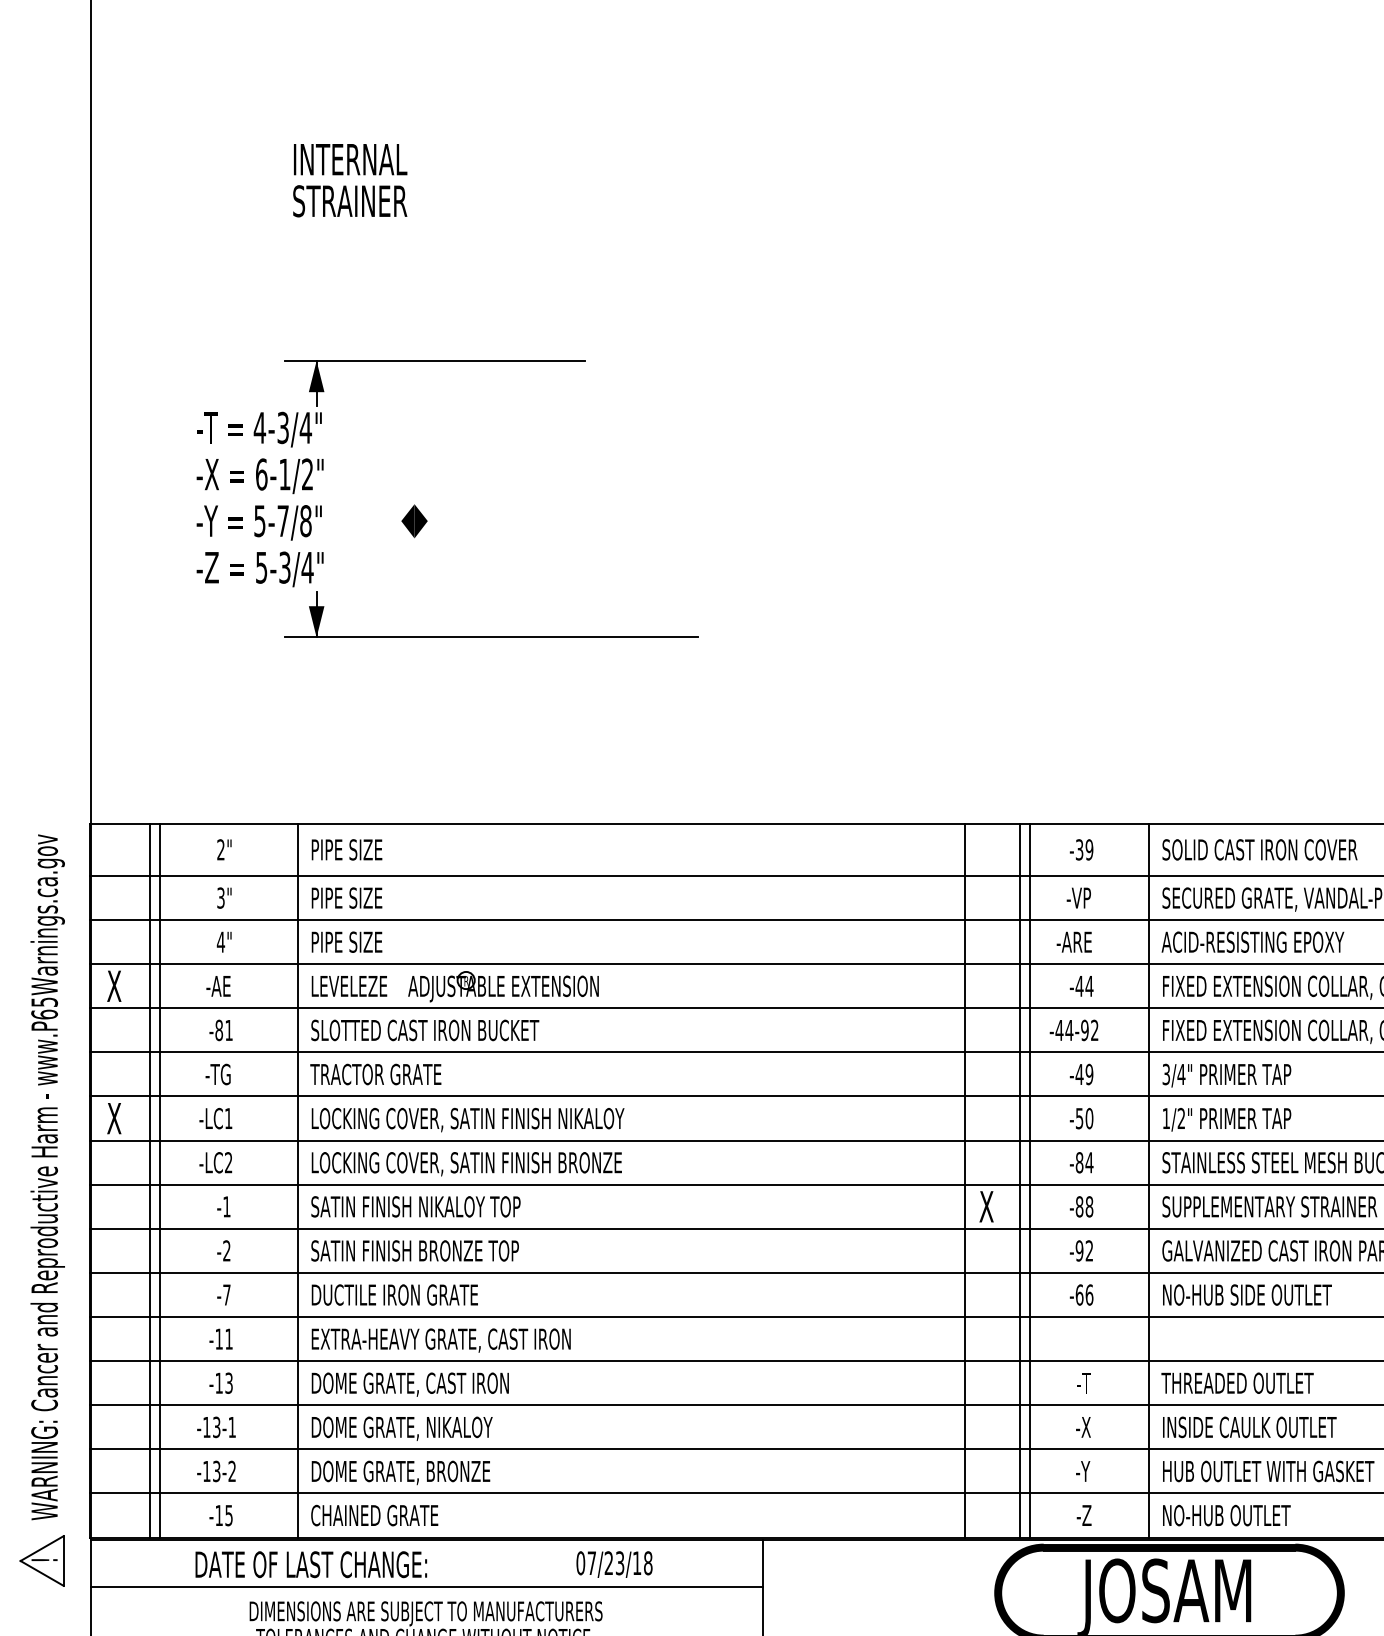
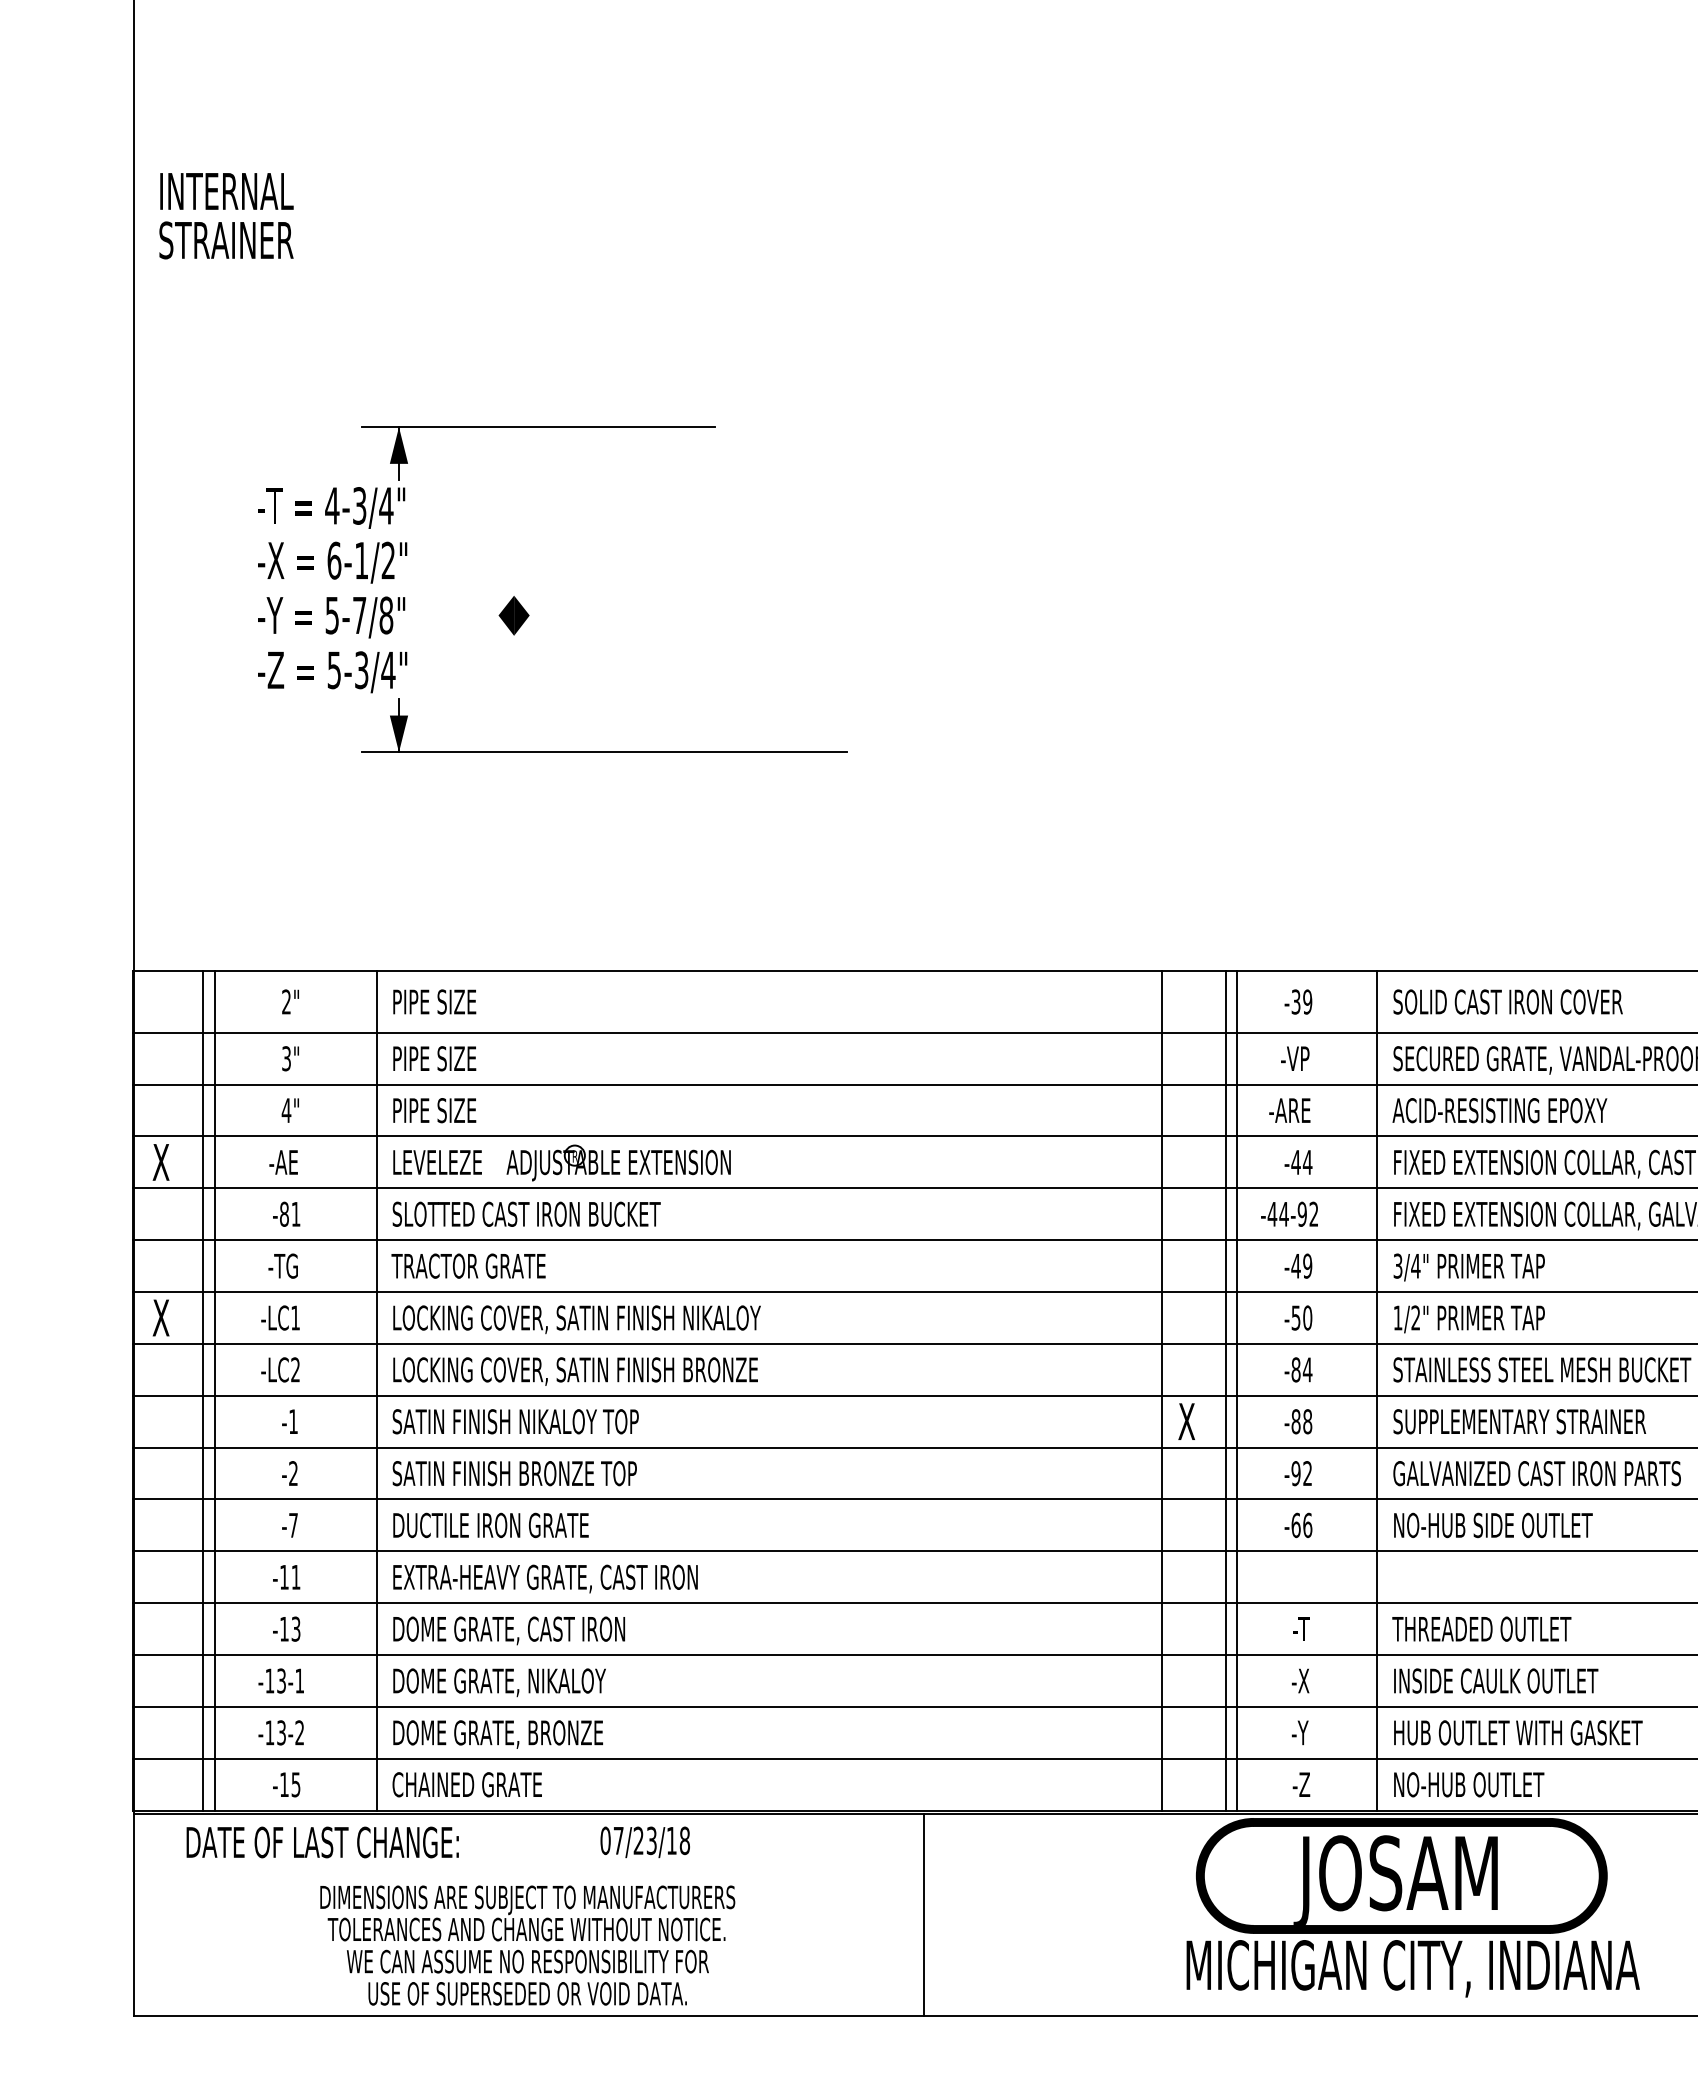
text: (350, 180) -> (226, 216), moved
part: (42, 1210) -> (76, 1426), removed
text: (311, 1564) -> (322, 1842), moved
text: (613, 1564) -> (644, 1842), moved
line: (426, 1586) -> (528, 1868), removed

